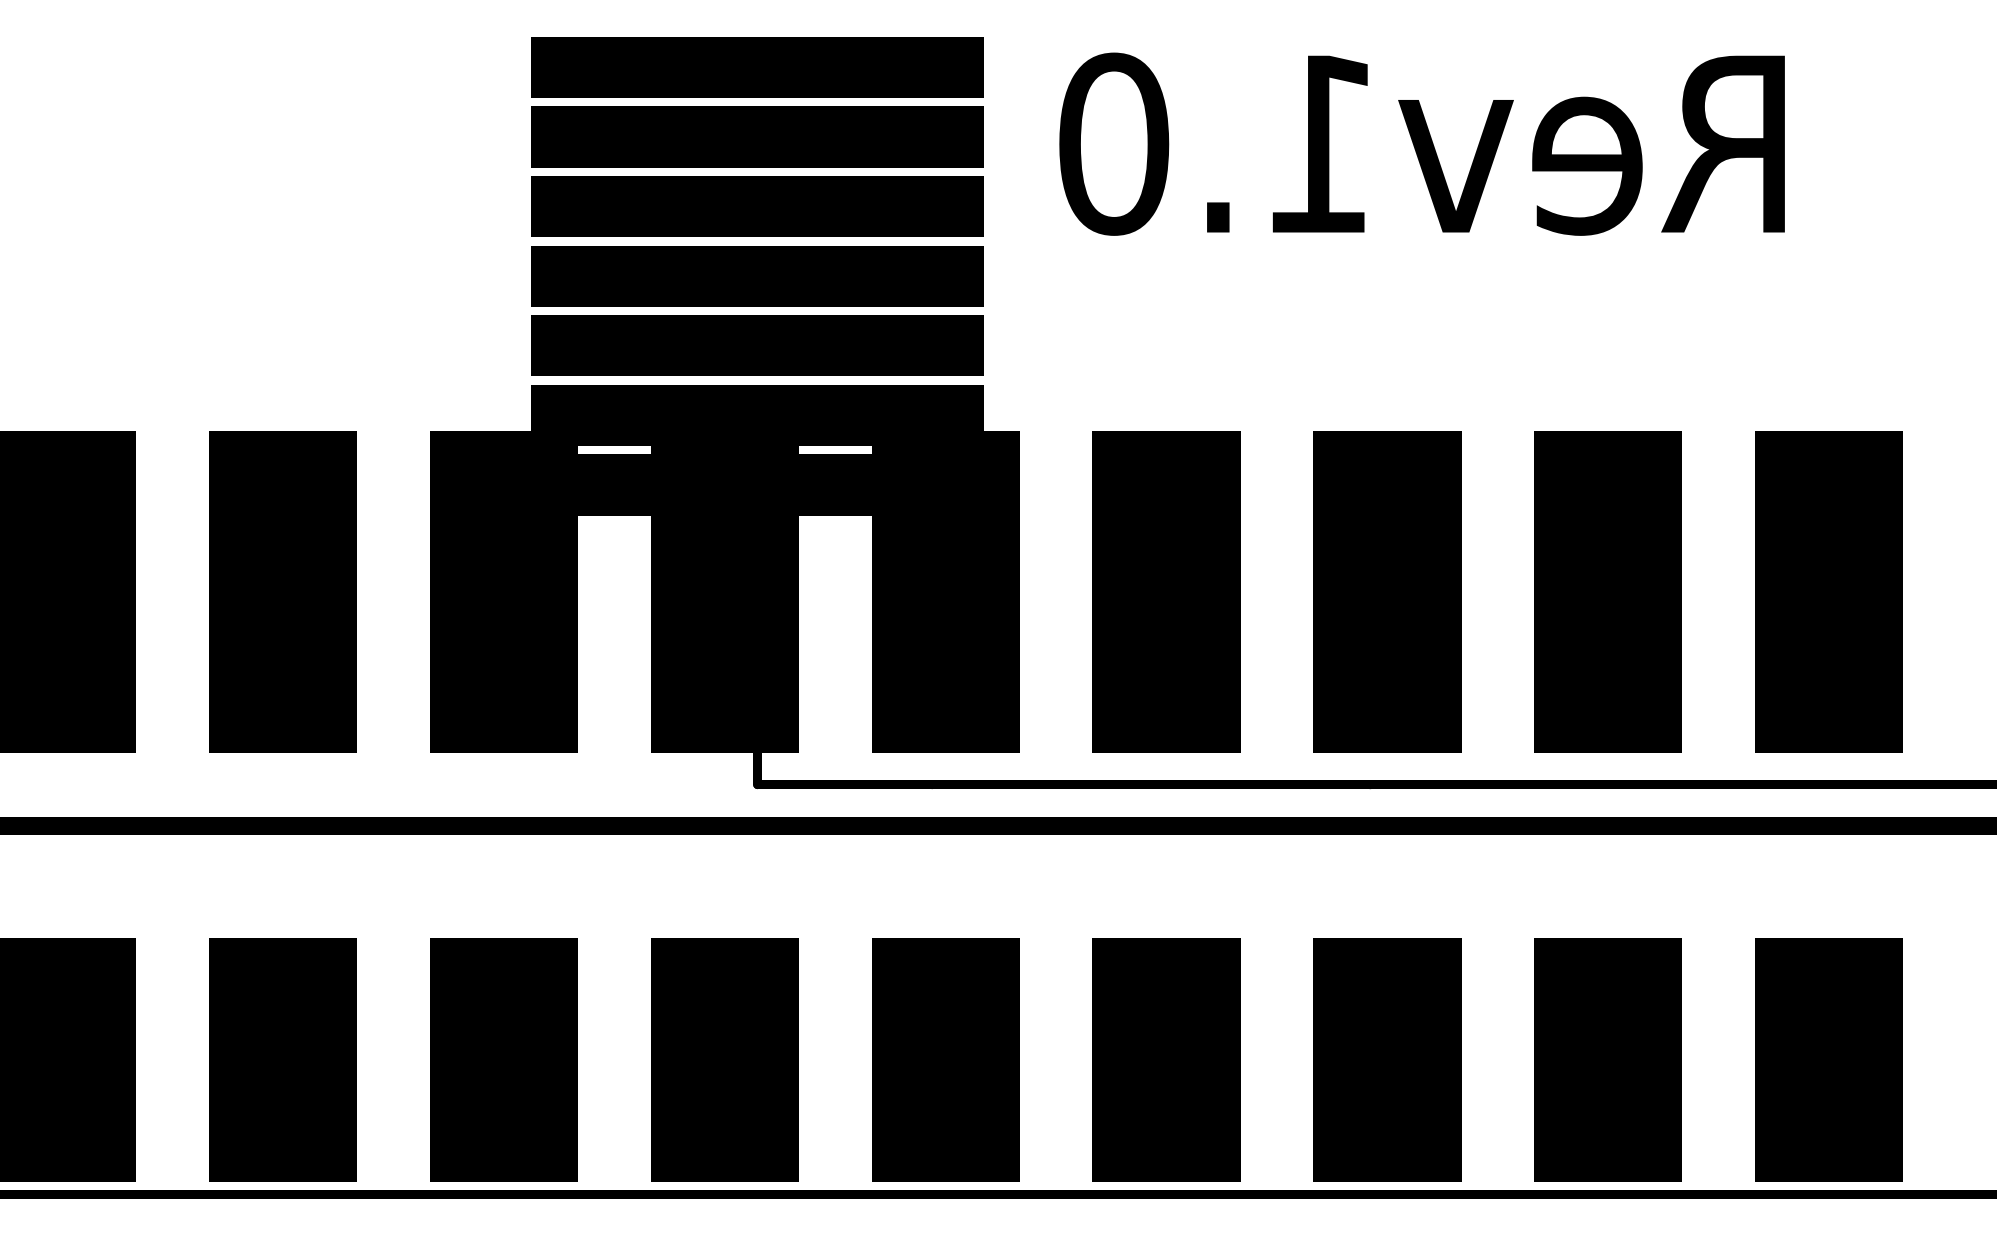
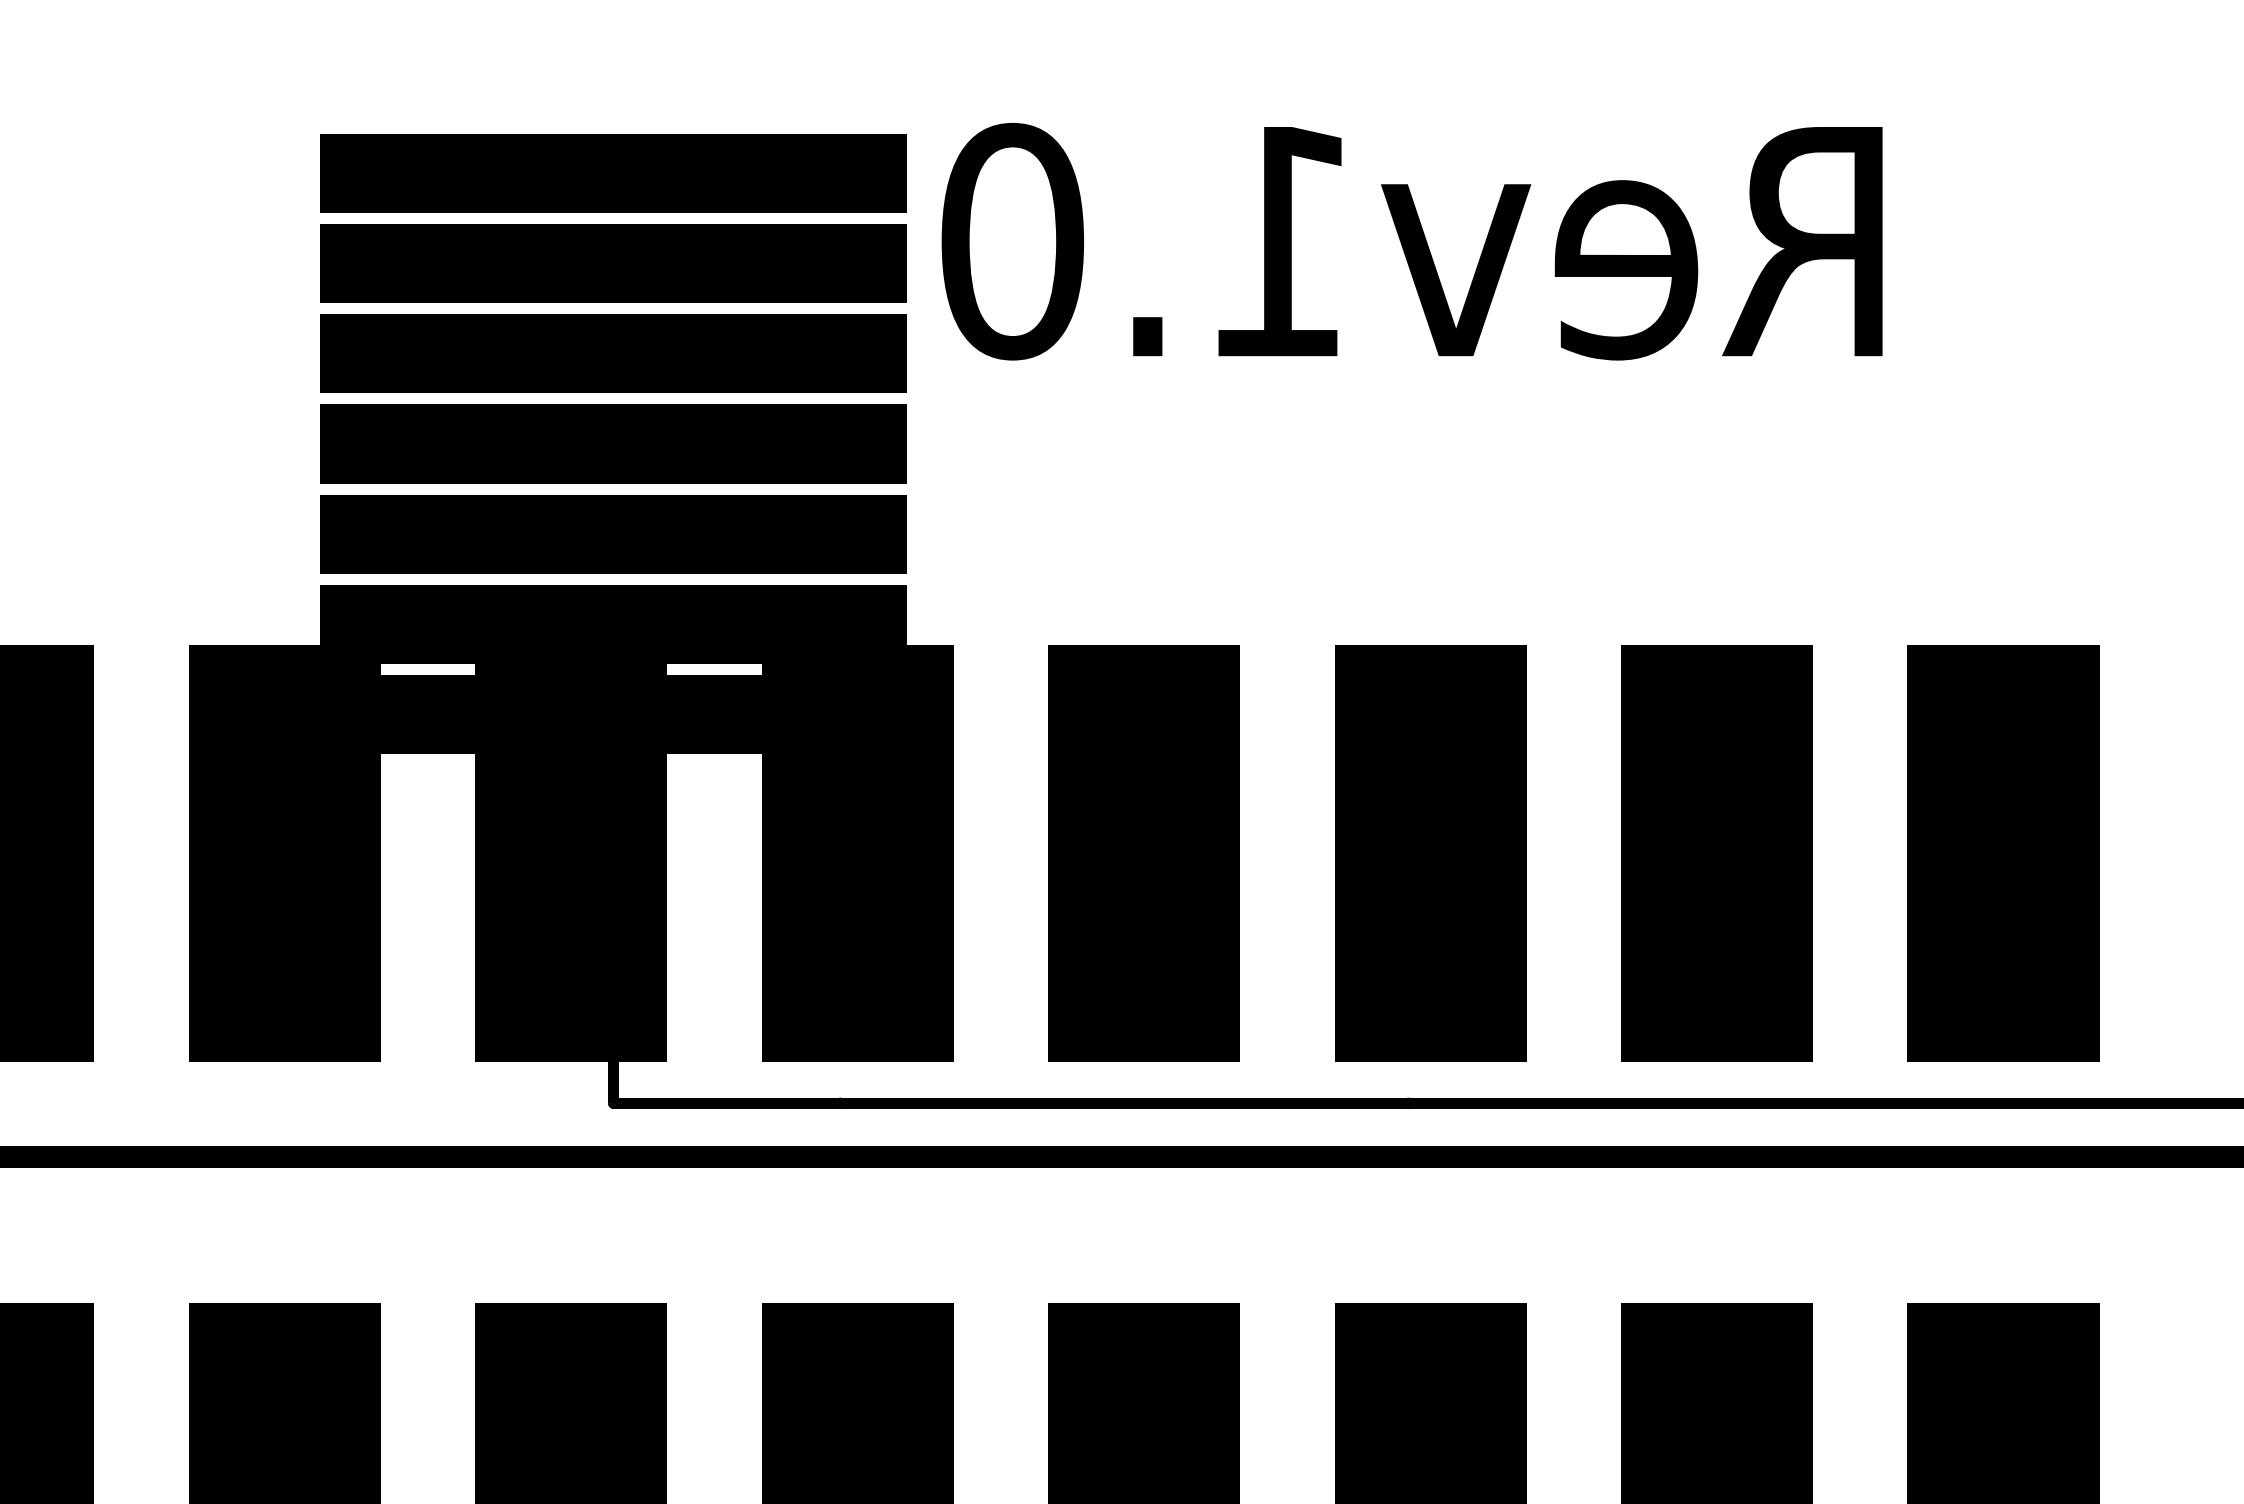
text: (1421, 143) -> (1411, 240), moved

